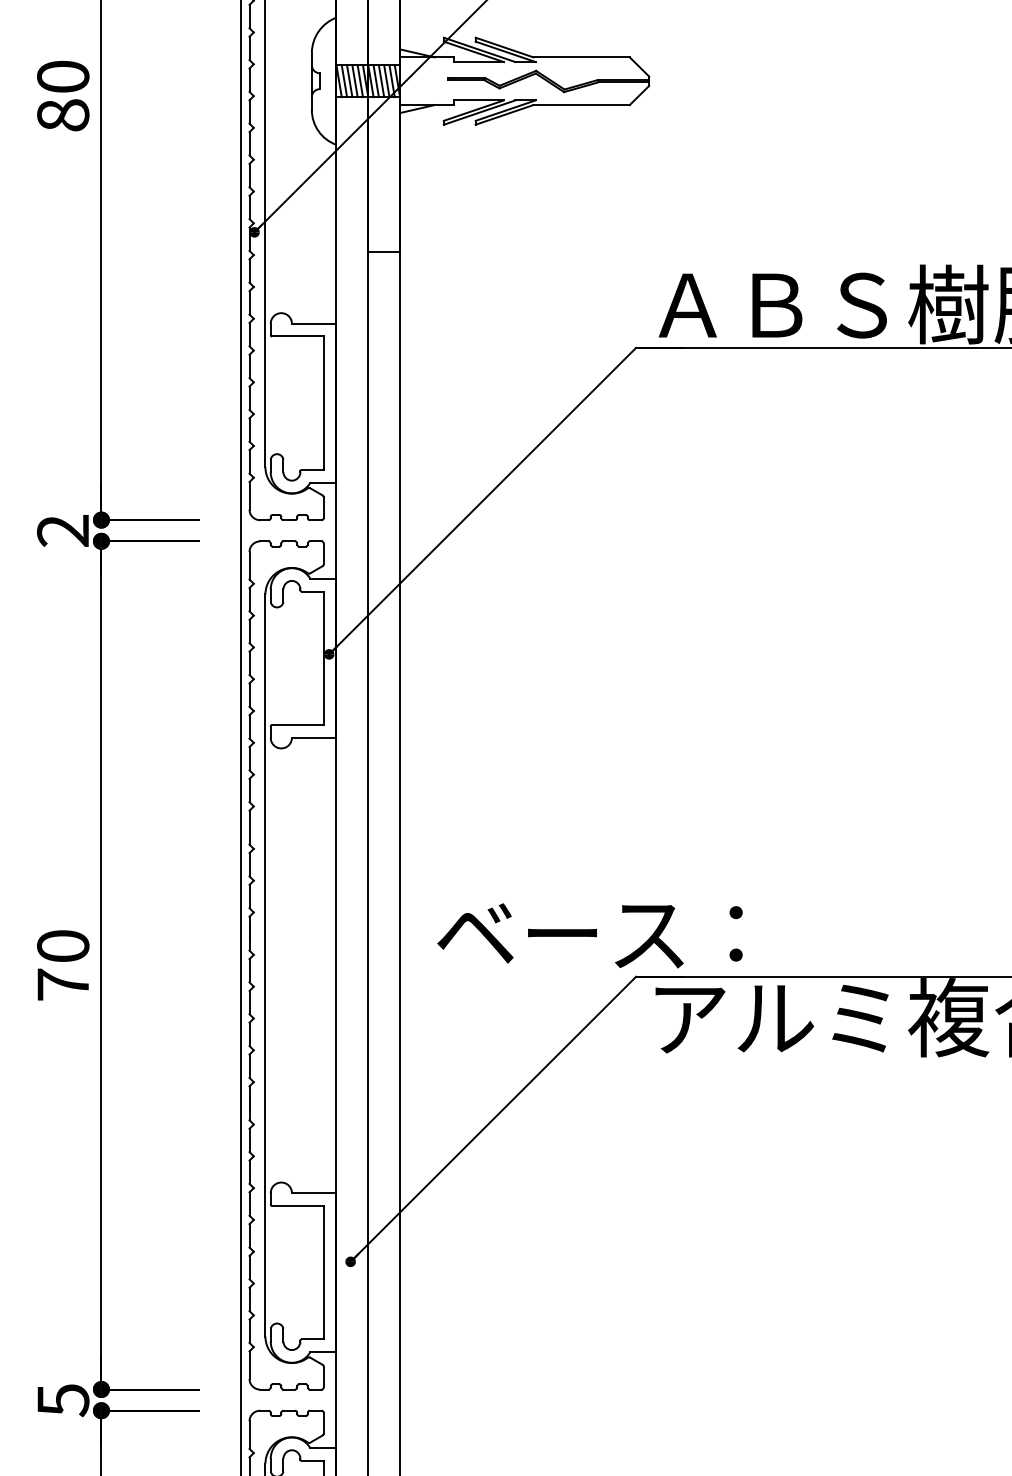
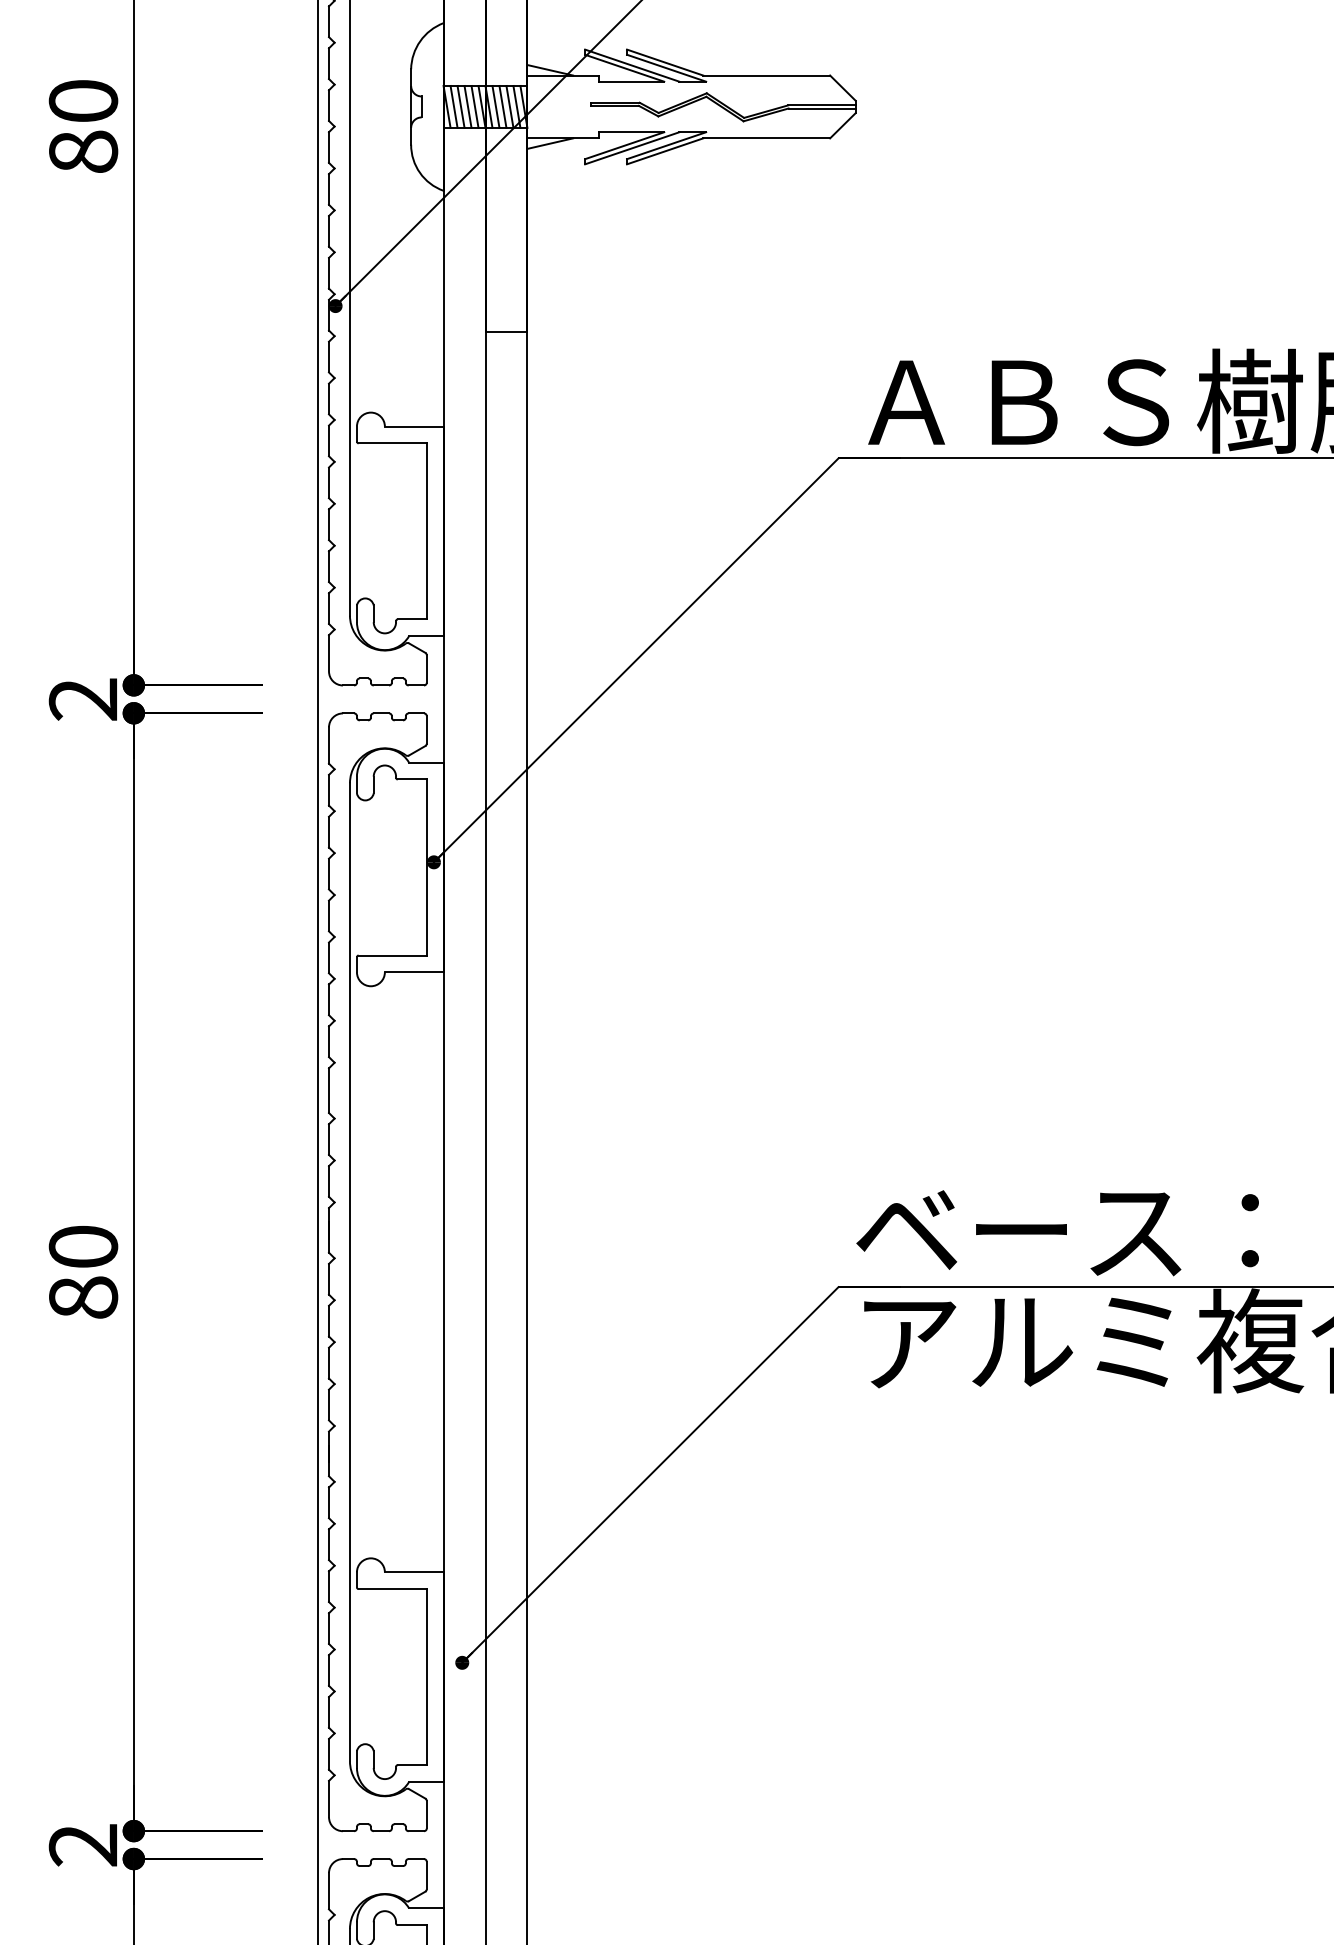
text: (589, 936) -> (1057, 1233), moved
text: (63, 984) -> (83, 1297), 70 -> 80
text: (63, 1400) -> (83, 1845), 5 -> 2

